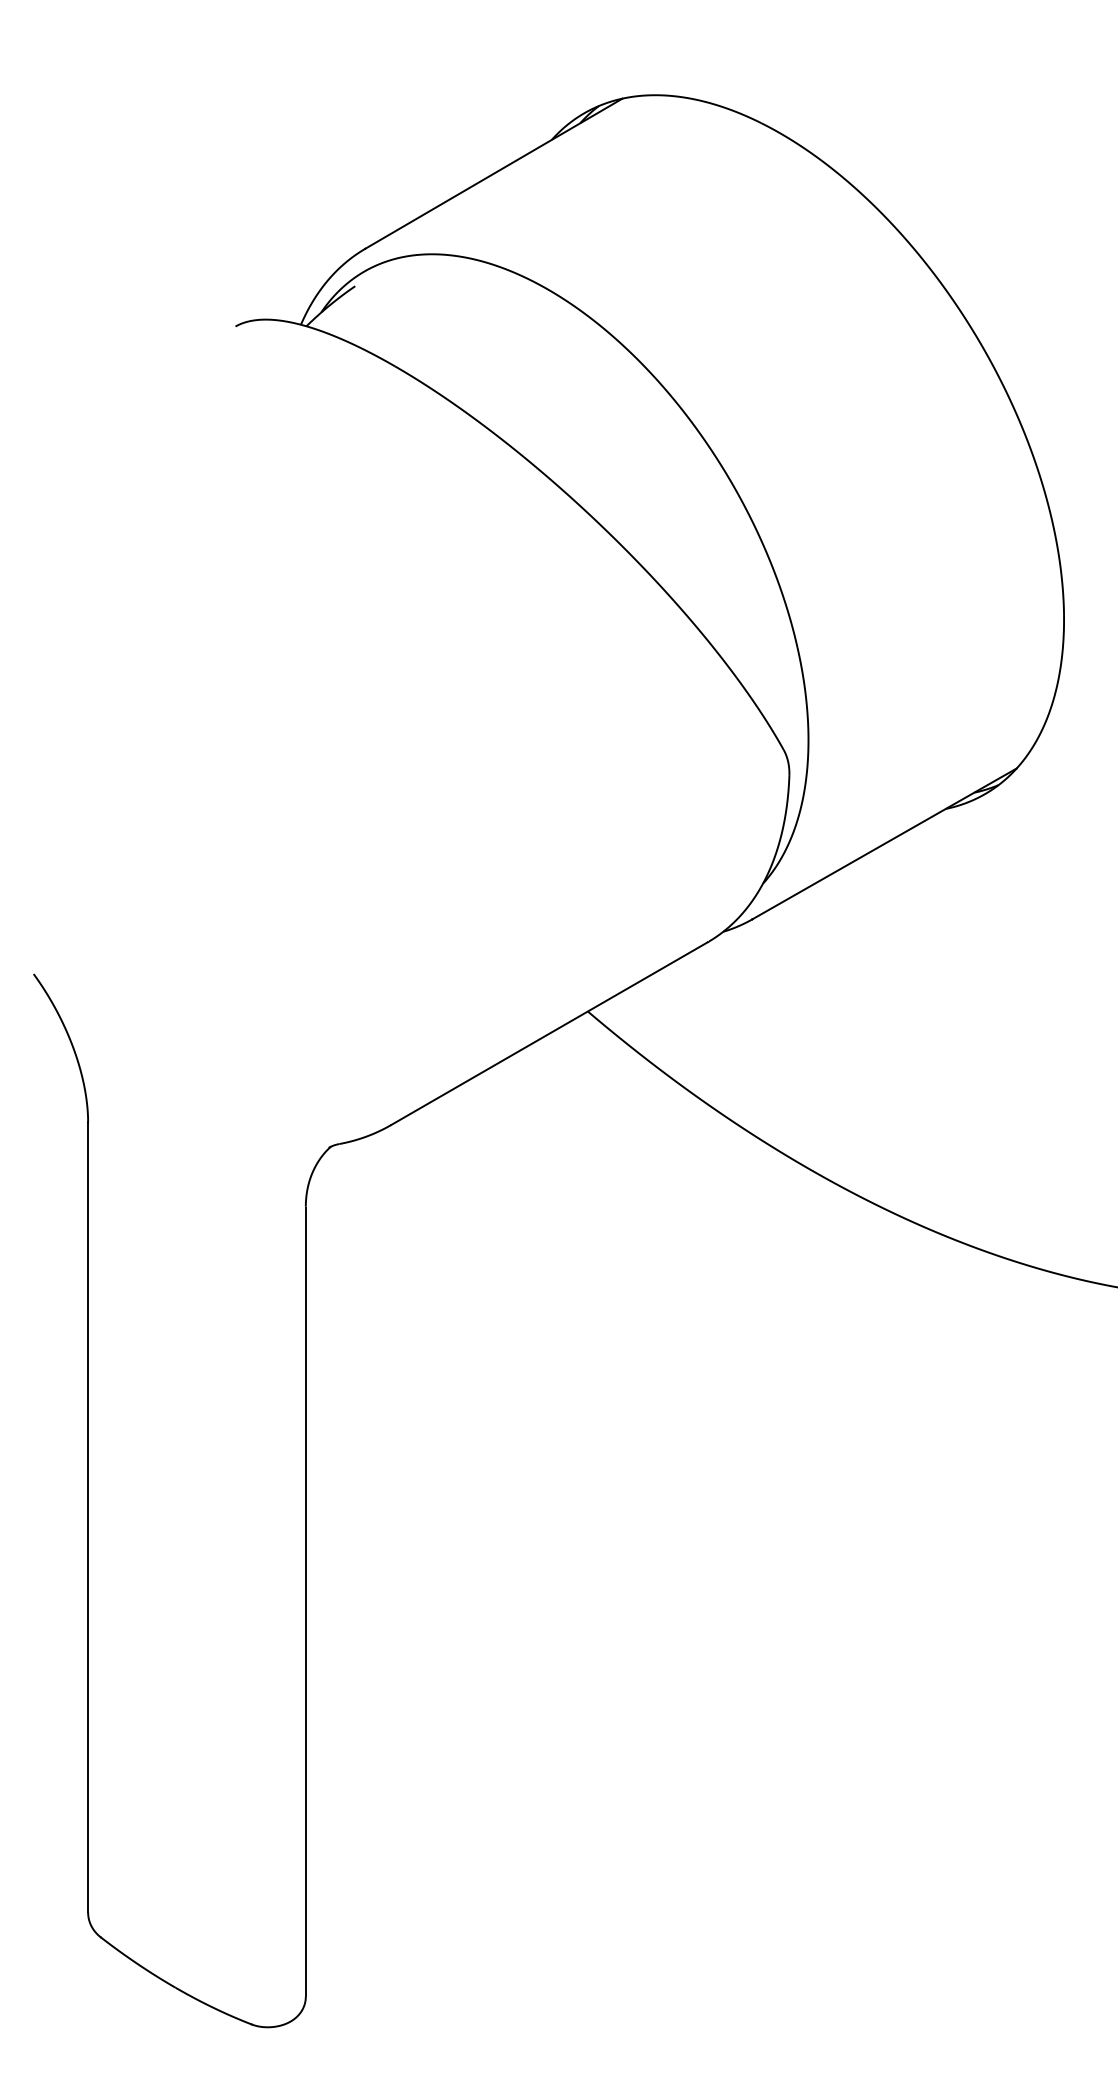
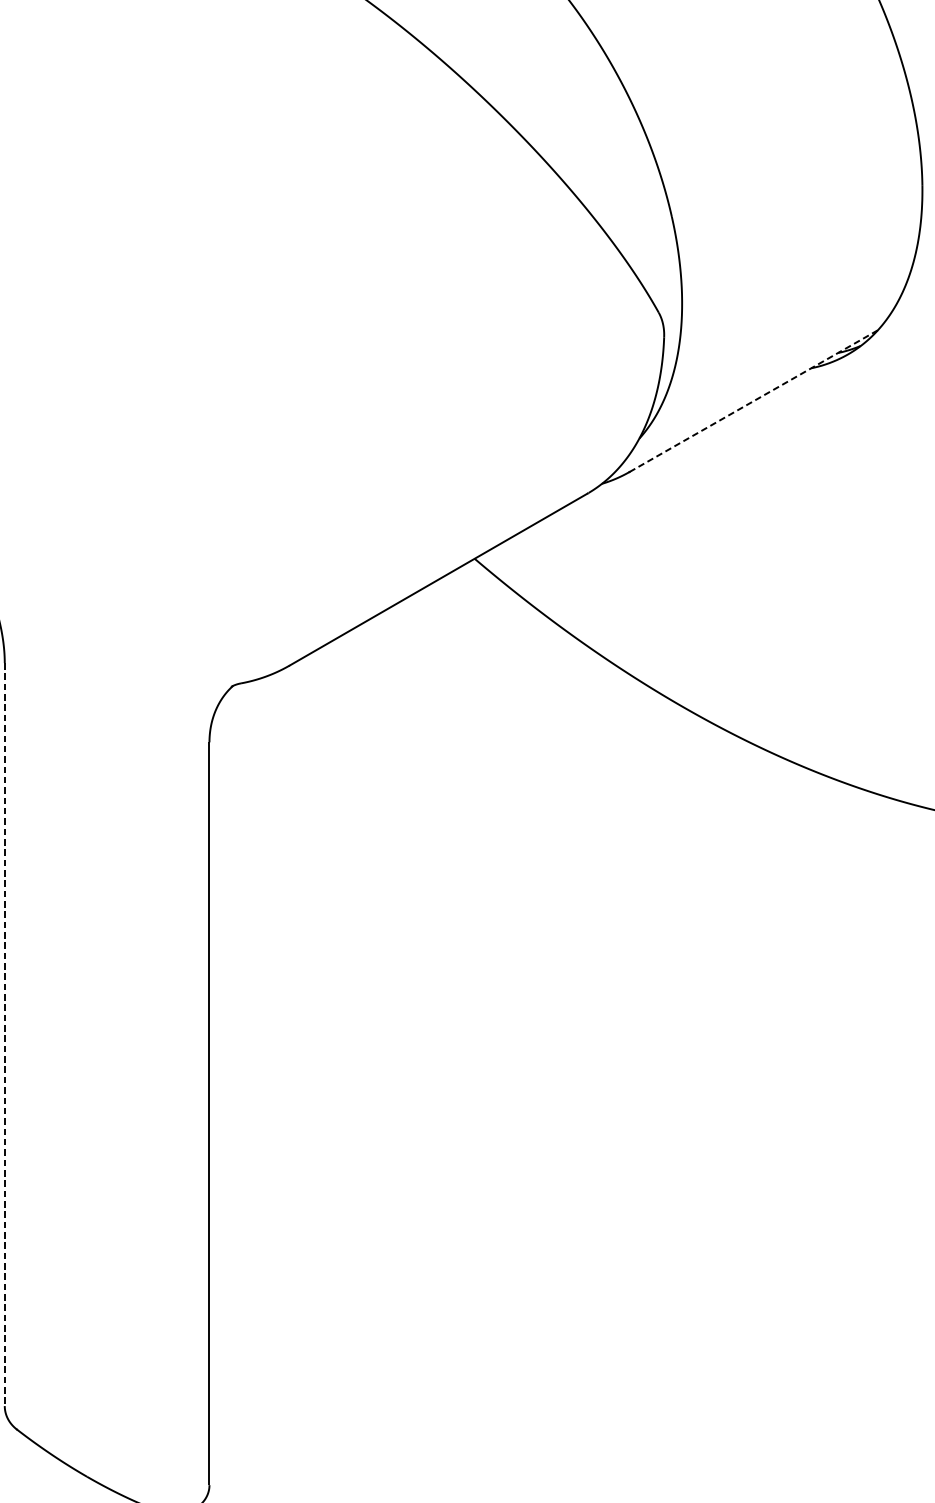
line: (885, 843) -> (754, 400), solid -> dashed
line: (88, 1516) -> (5, 1033), solid -> dashed

